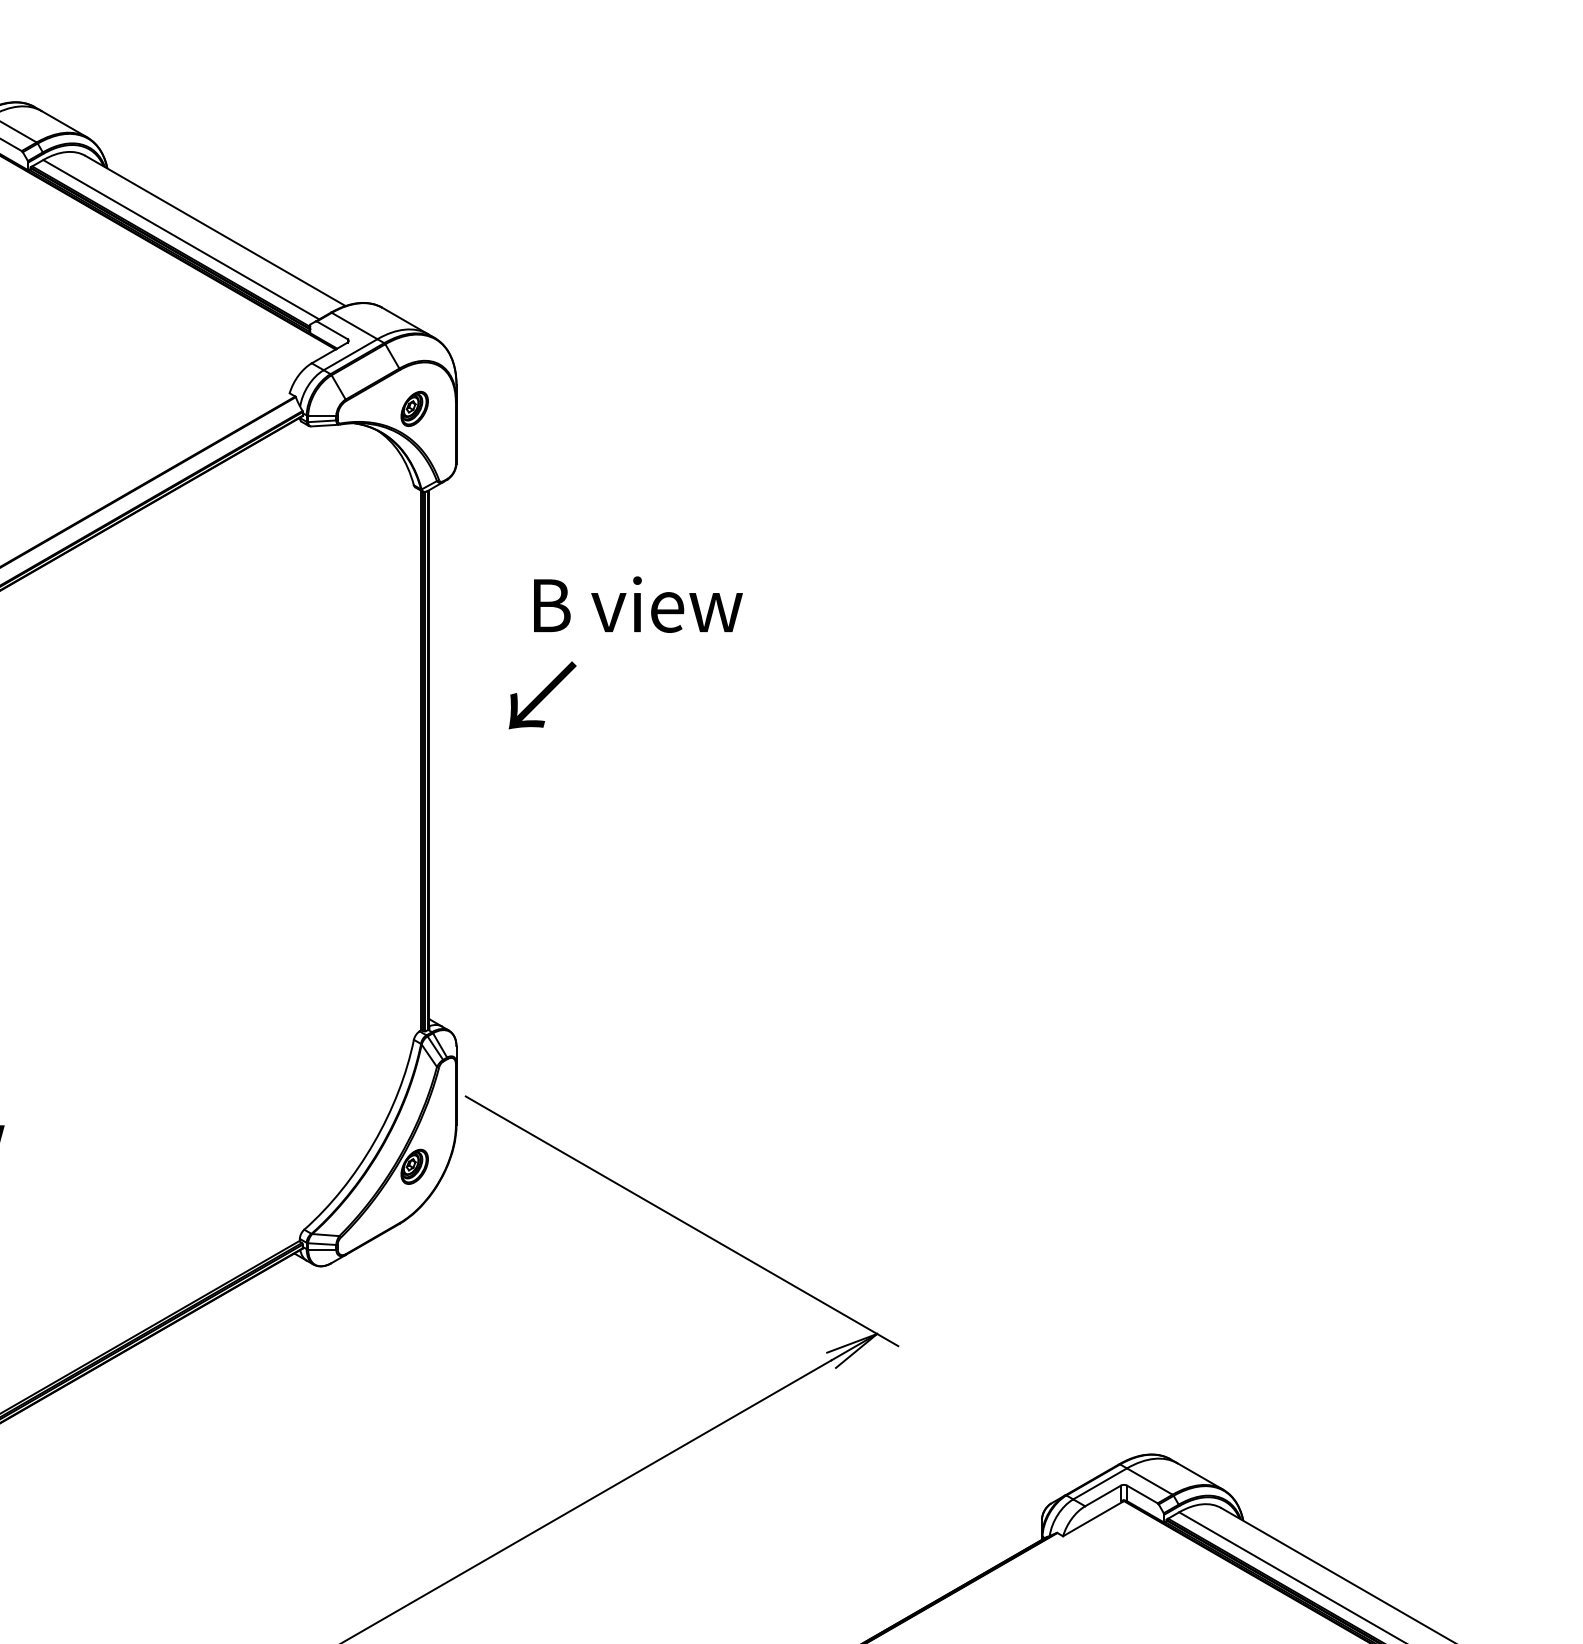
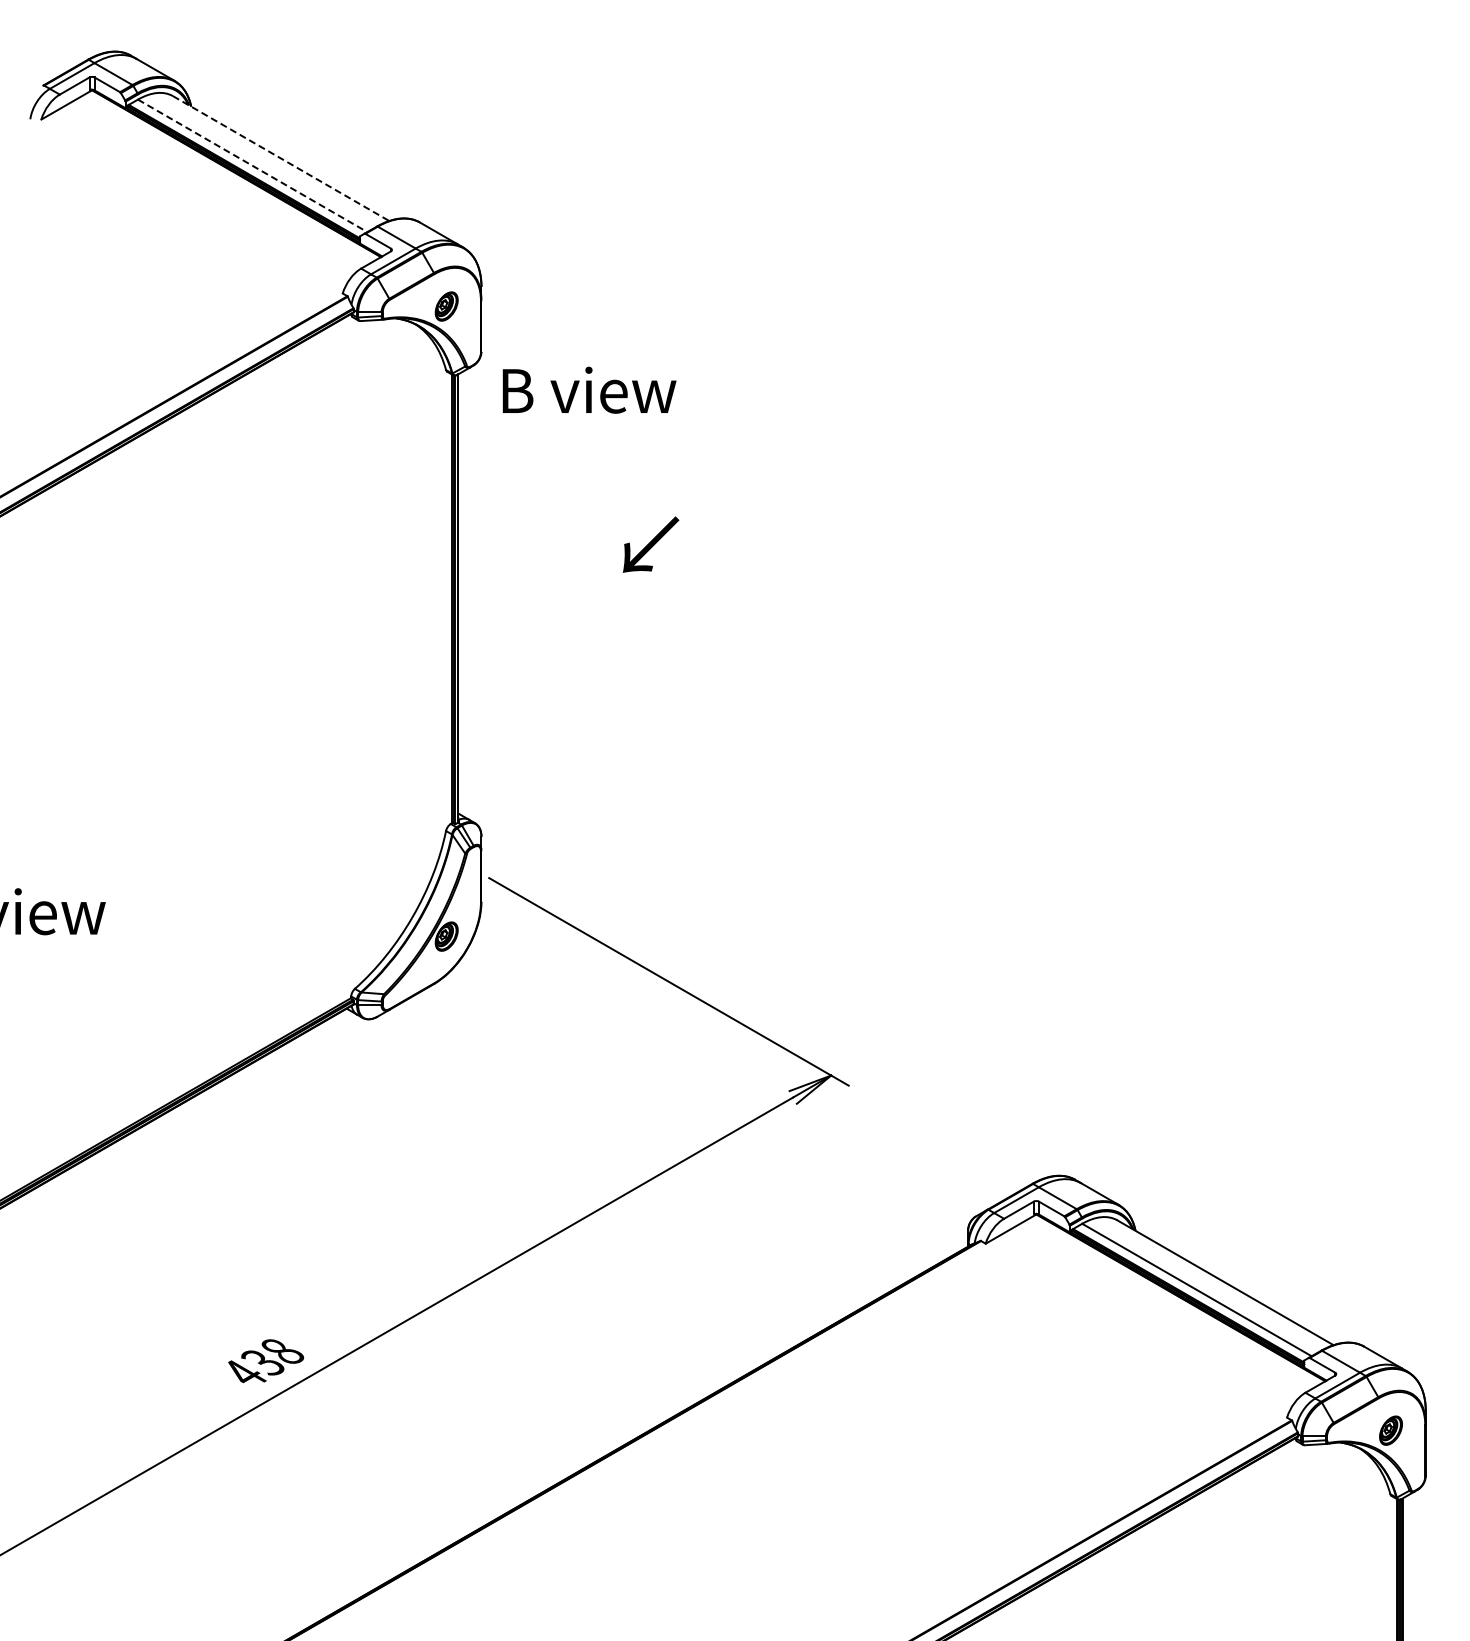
line: (215, 230) -> (281, 158), solid -> dashed
line: (182, 240) -> (253, 166), solid -> dashed
text: (638, 603) -> (589, 389), moved
text: (541, 695) -> (650, 544), moved

